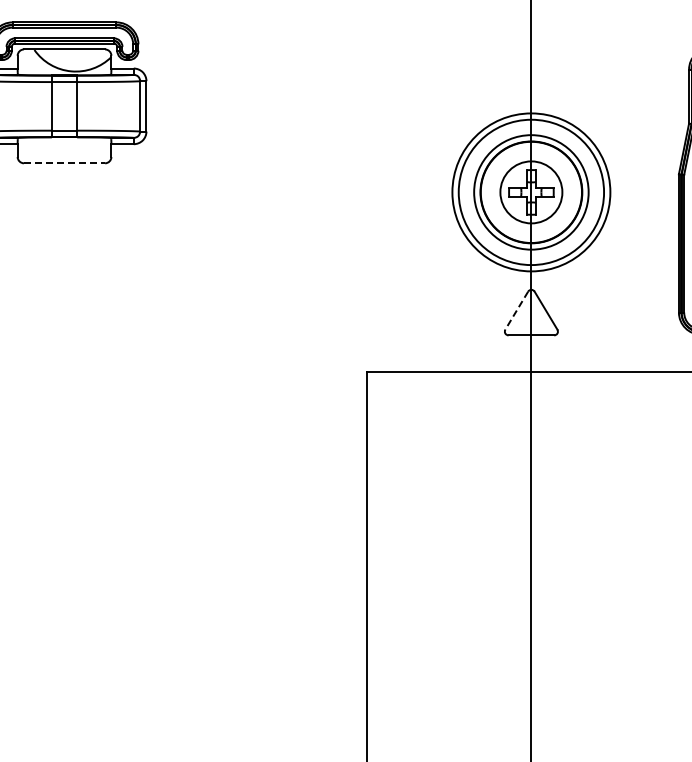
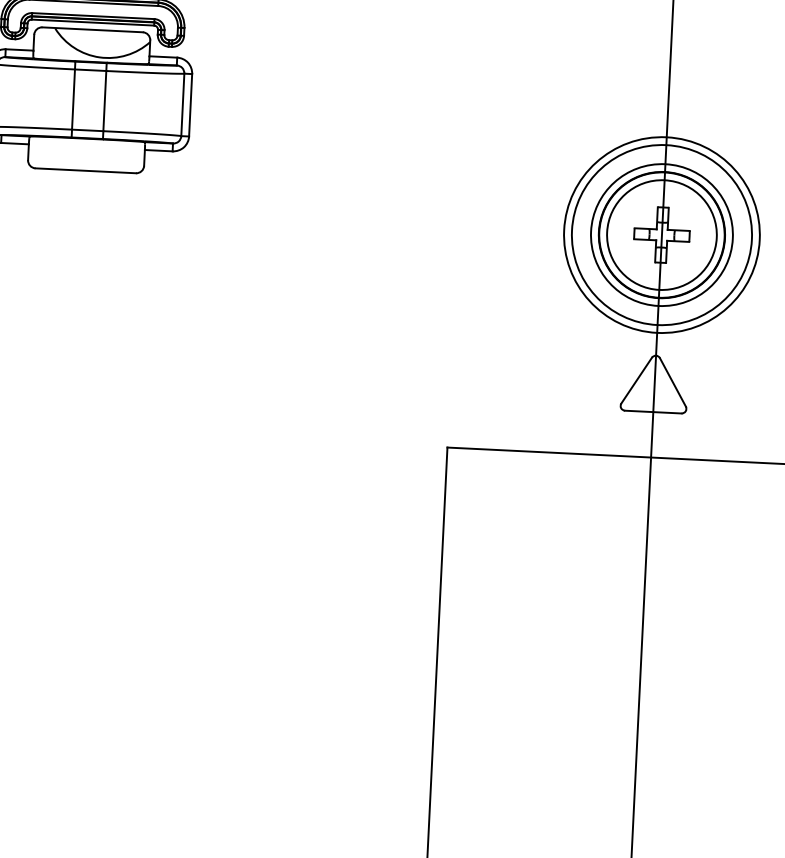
line: (64, 163) -> (85, 171), dashed -> solid
circle: (531, 192) -> (662, 235), size x1.43
line: (516, 311) -> (636, 381), dashed -> solid

